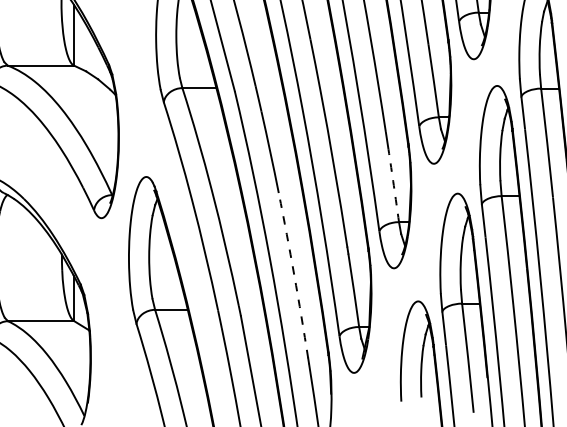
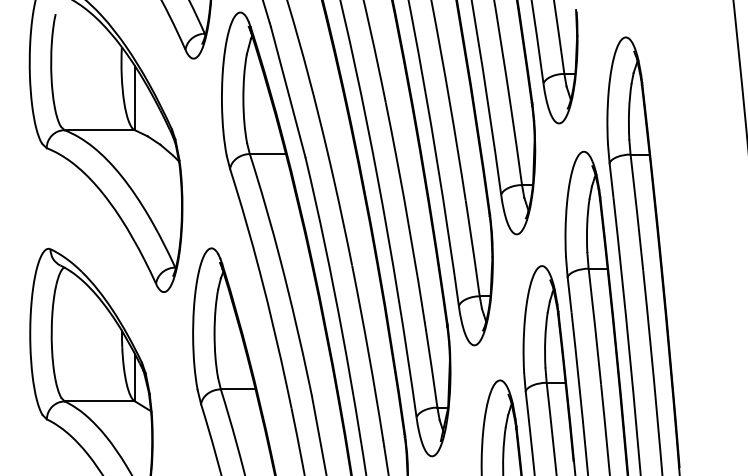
arc: (394, 185) -> (474, 257), dashed -> solid
arc: (294, 275) -> (368, 352), dashed -> solid

